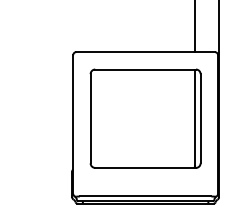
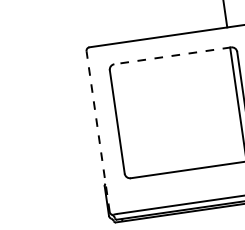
line: (145, 69) -> (172, 55), solid -> dashed
line: (73, 124) -> (98, 131), solid -> dashed

